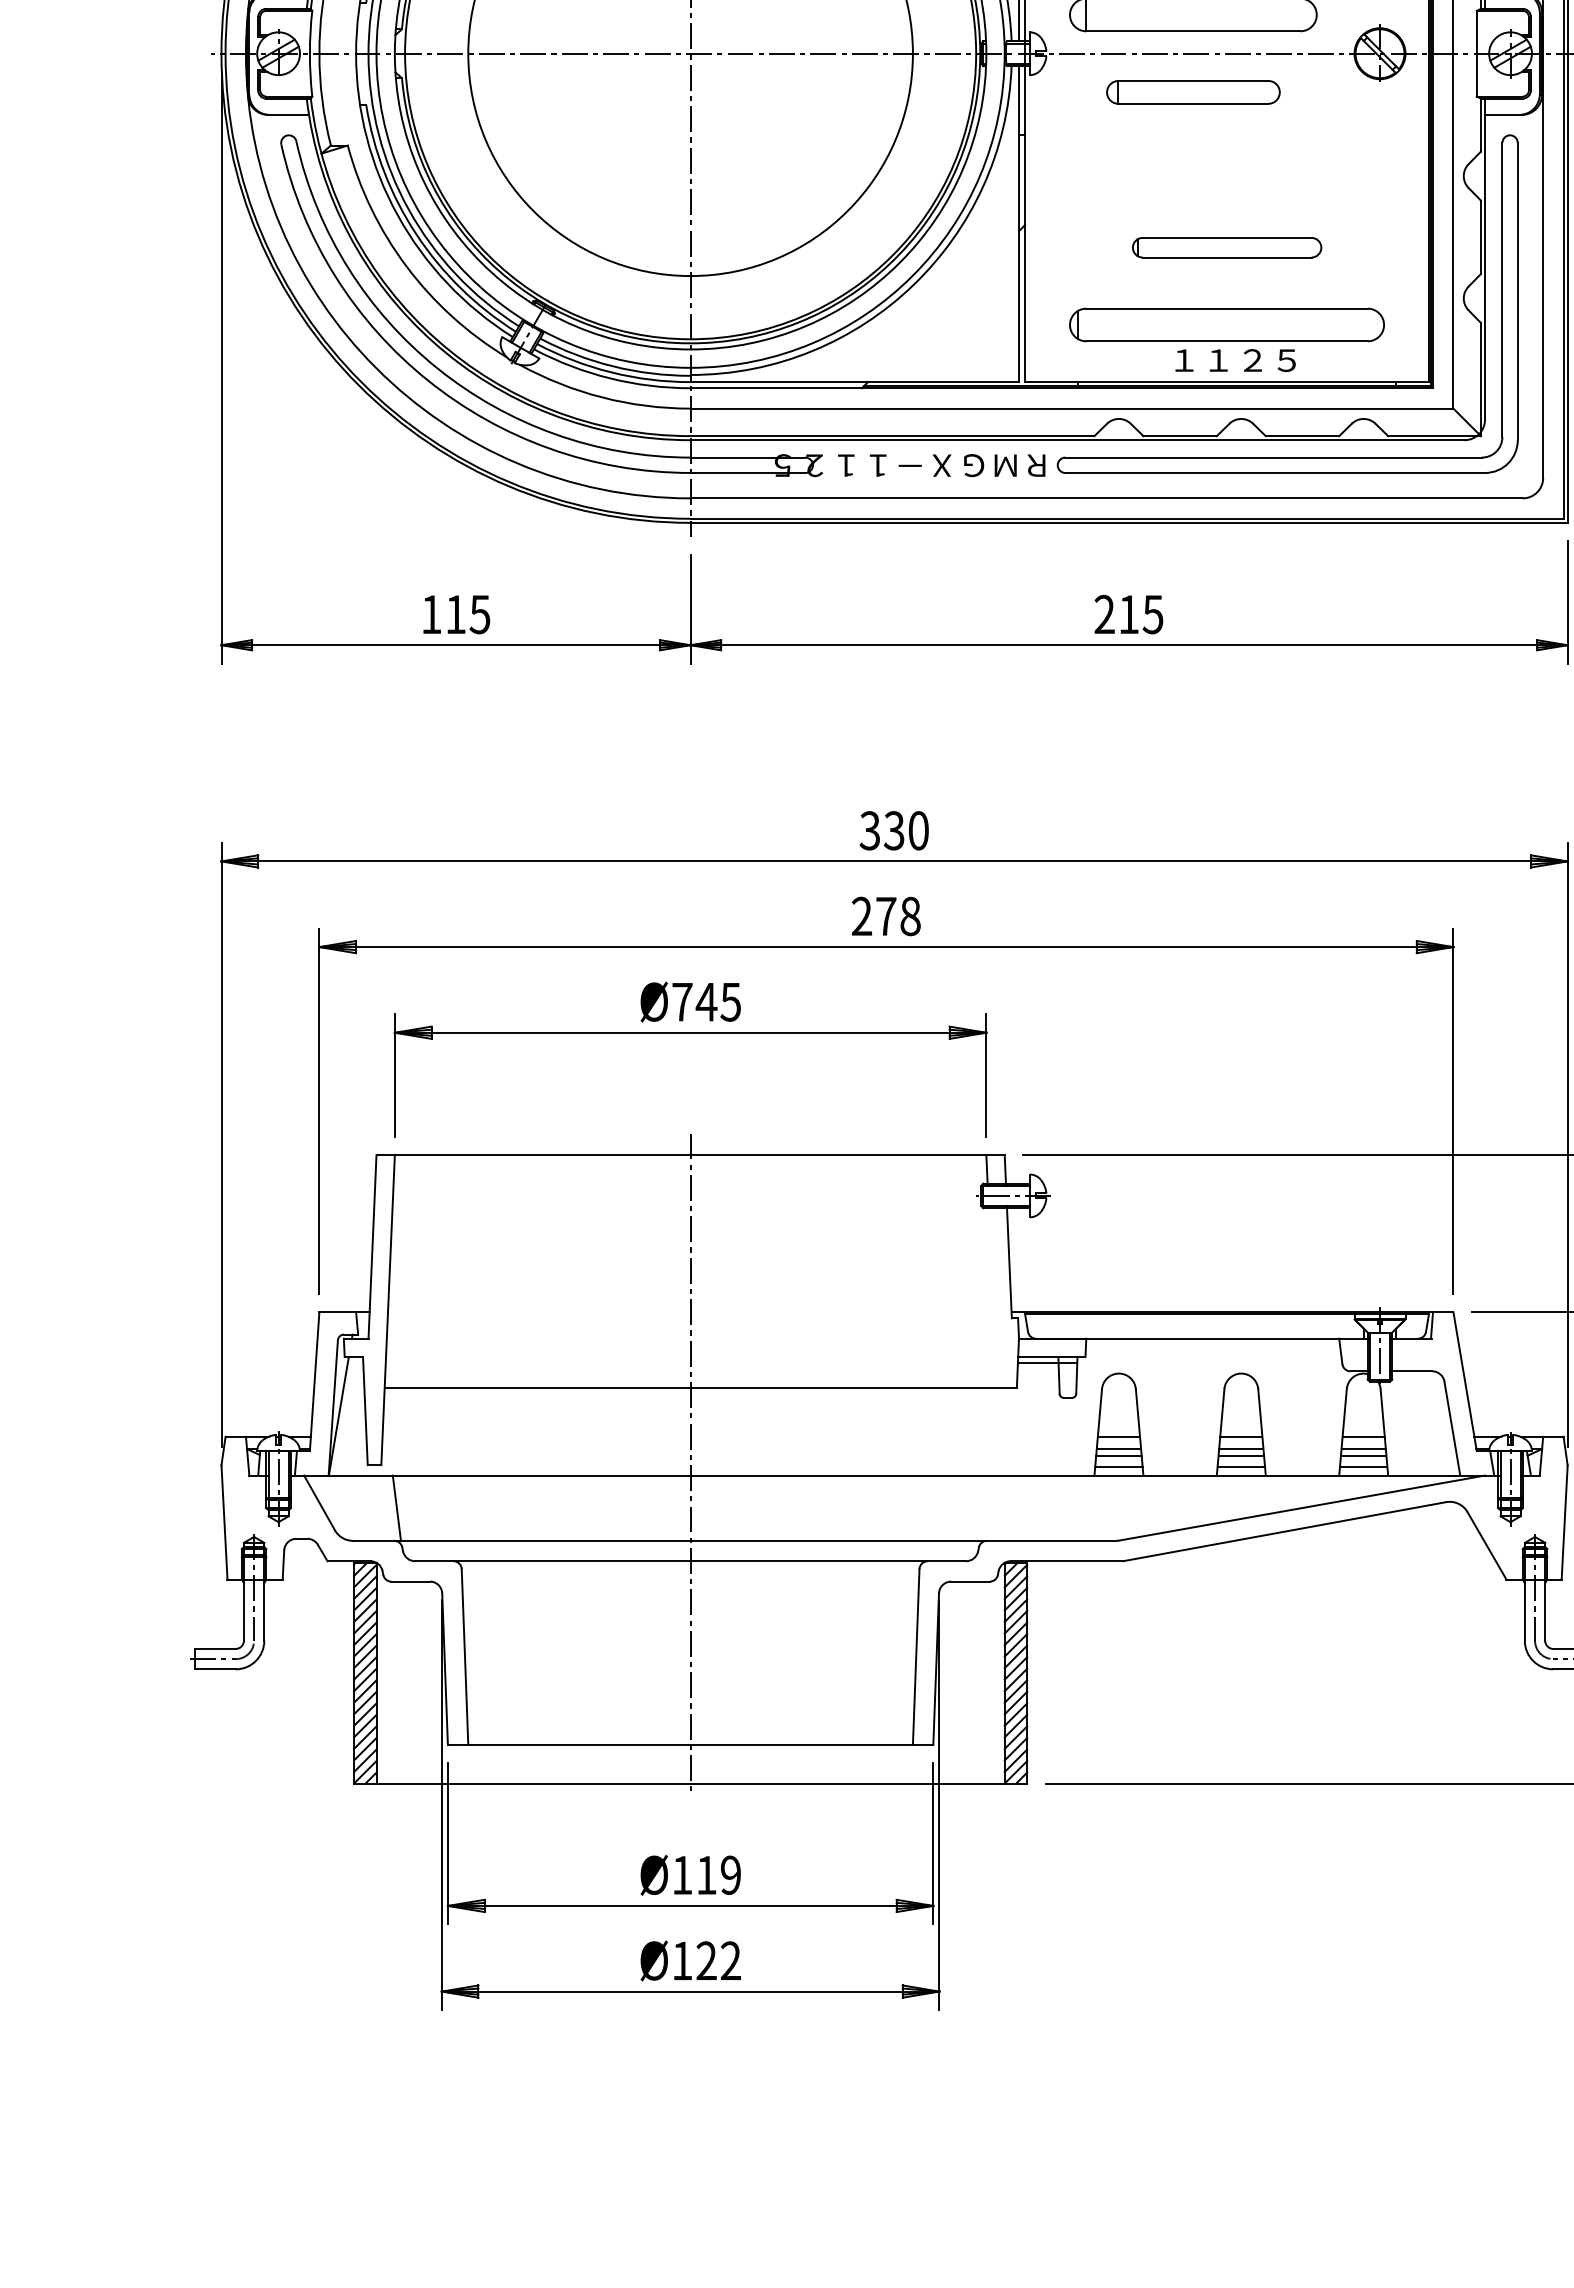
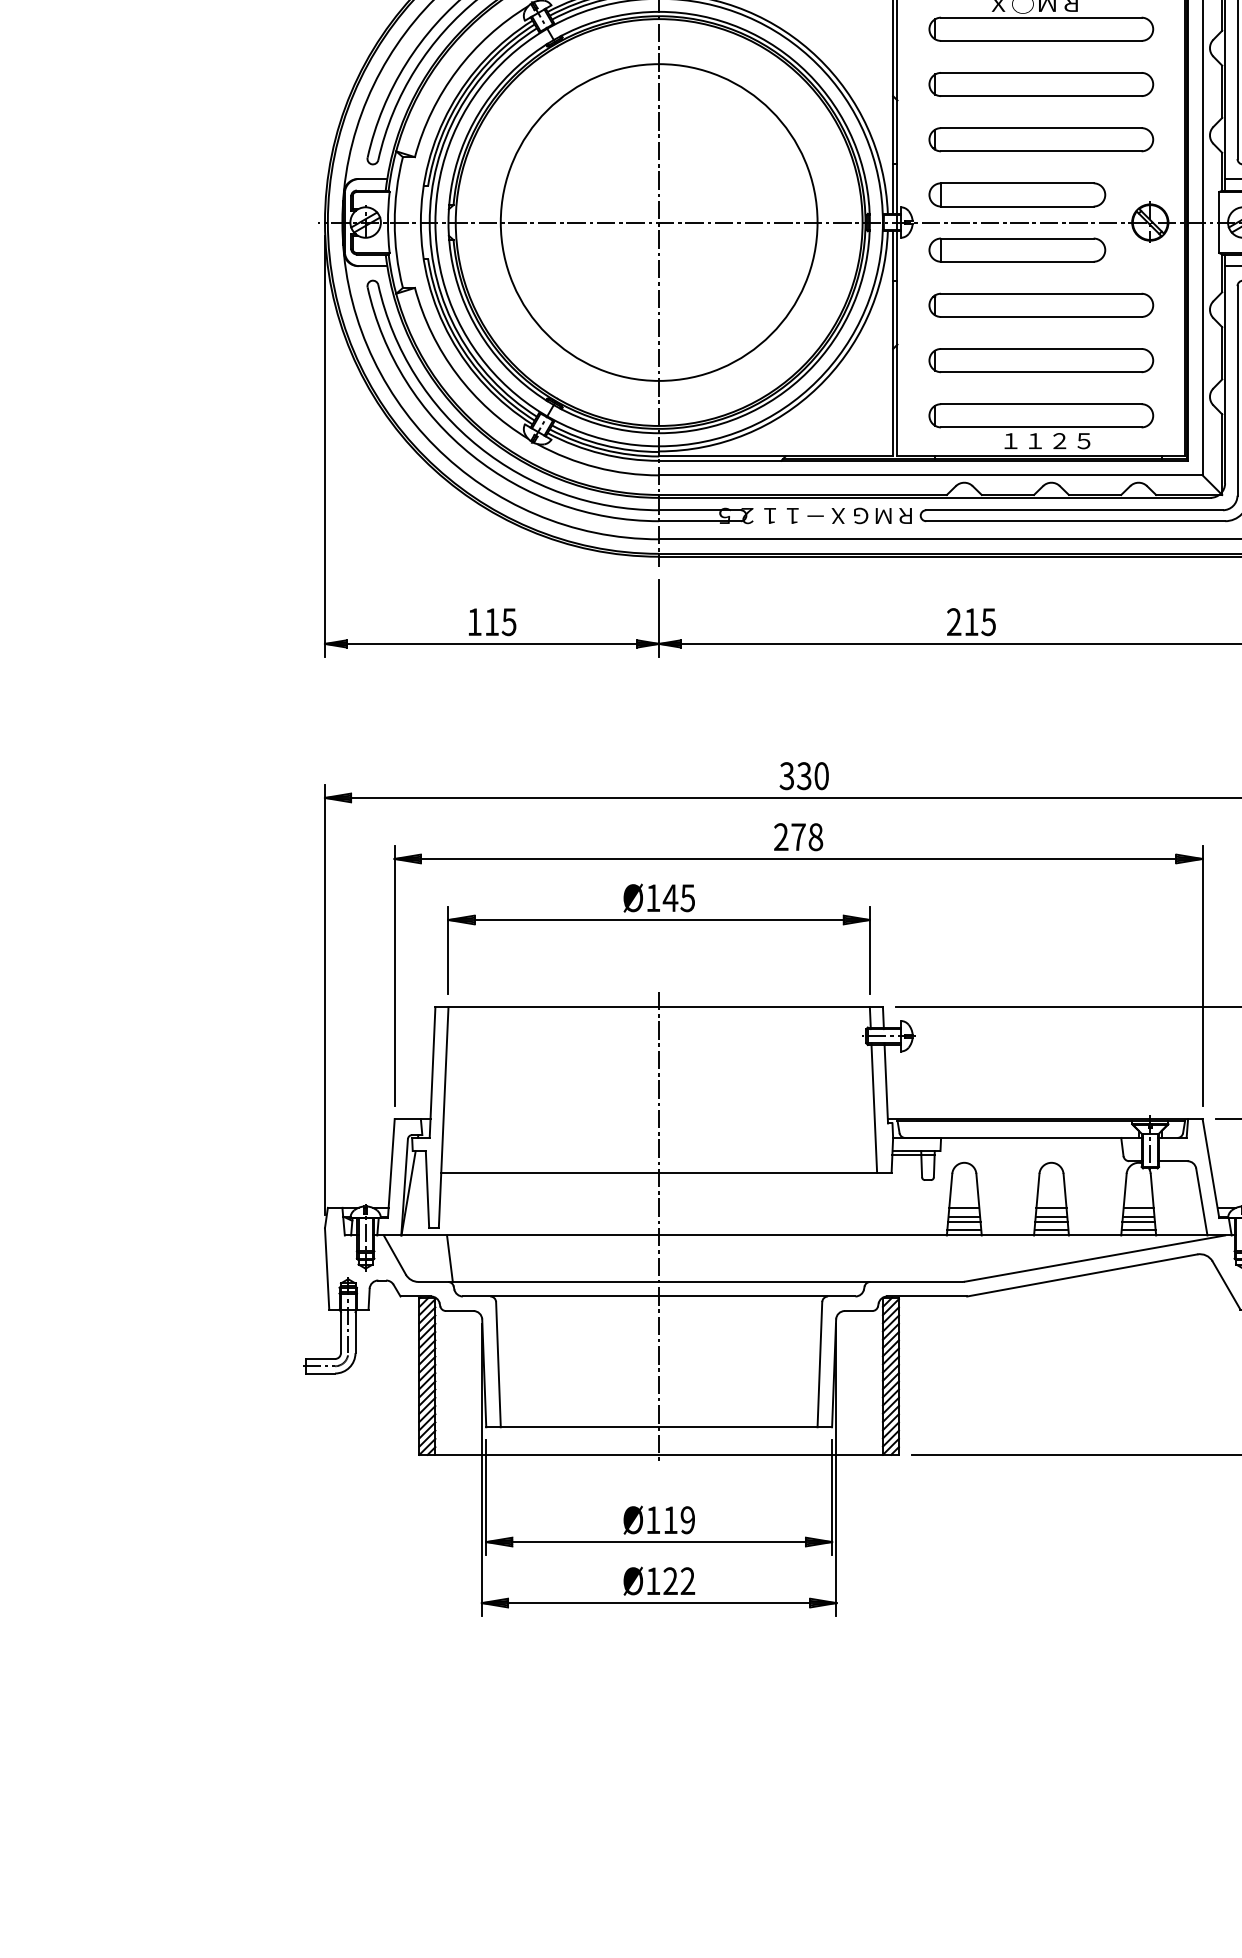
part: (1193, 91) -> (1017, 249), size x1.43
part: (1227, 168) -> (1041, 304), added
part: (1227, 247) -> (1041, 360), size x1.67
text: (682, 1001) -> (653, 897), Ø745 -> Ø145
line: (992, 1295) -> (874, 1107), added

